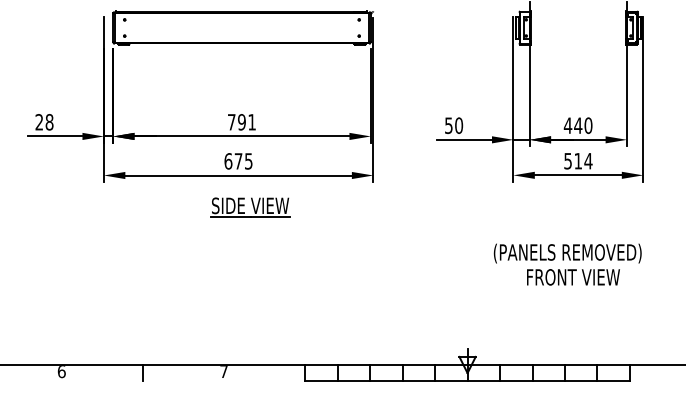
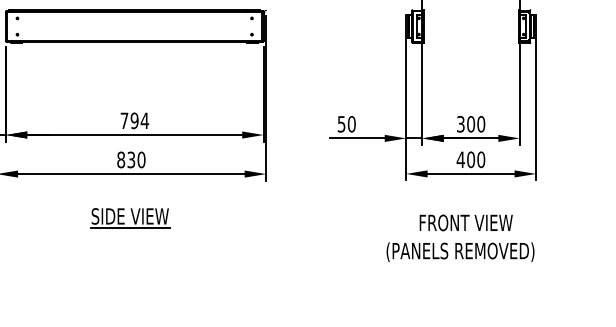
text: (251, 122) -> (144, 121), 791 -> 794
text: (572, 125) -> (465, 124), 440 -> 300
text: (577, 160) -> (470, 159), 514 -> 400
text: (238, 161) -> (131, 160), 675 -> 830
part: (250, 207) -> (130, 218), moved
text: (573, 277) -> (466, 223), moved

